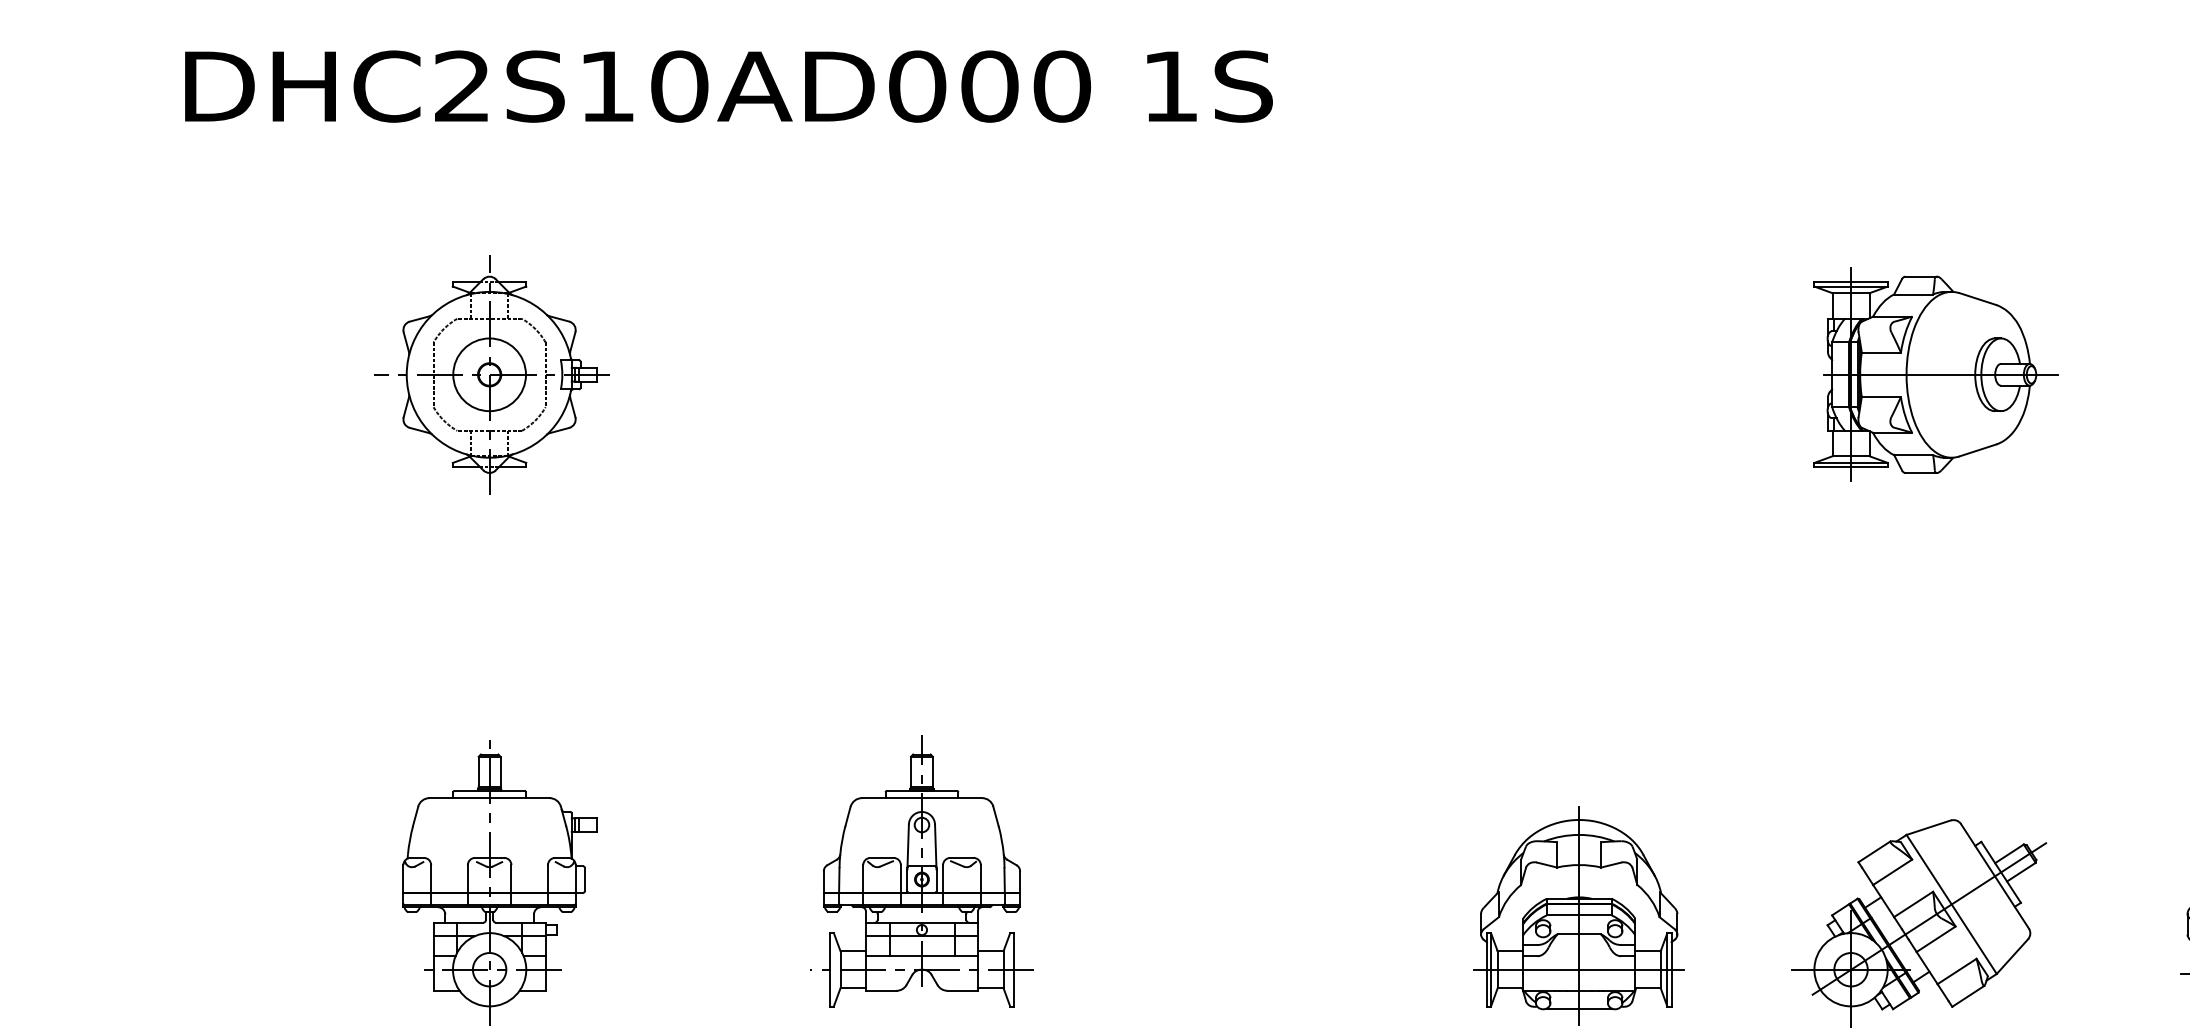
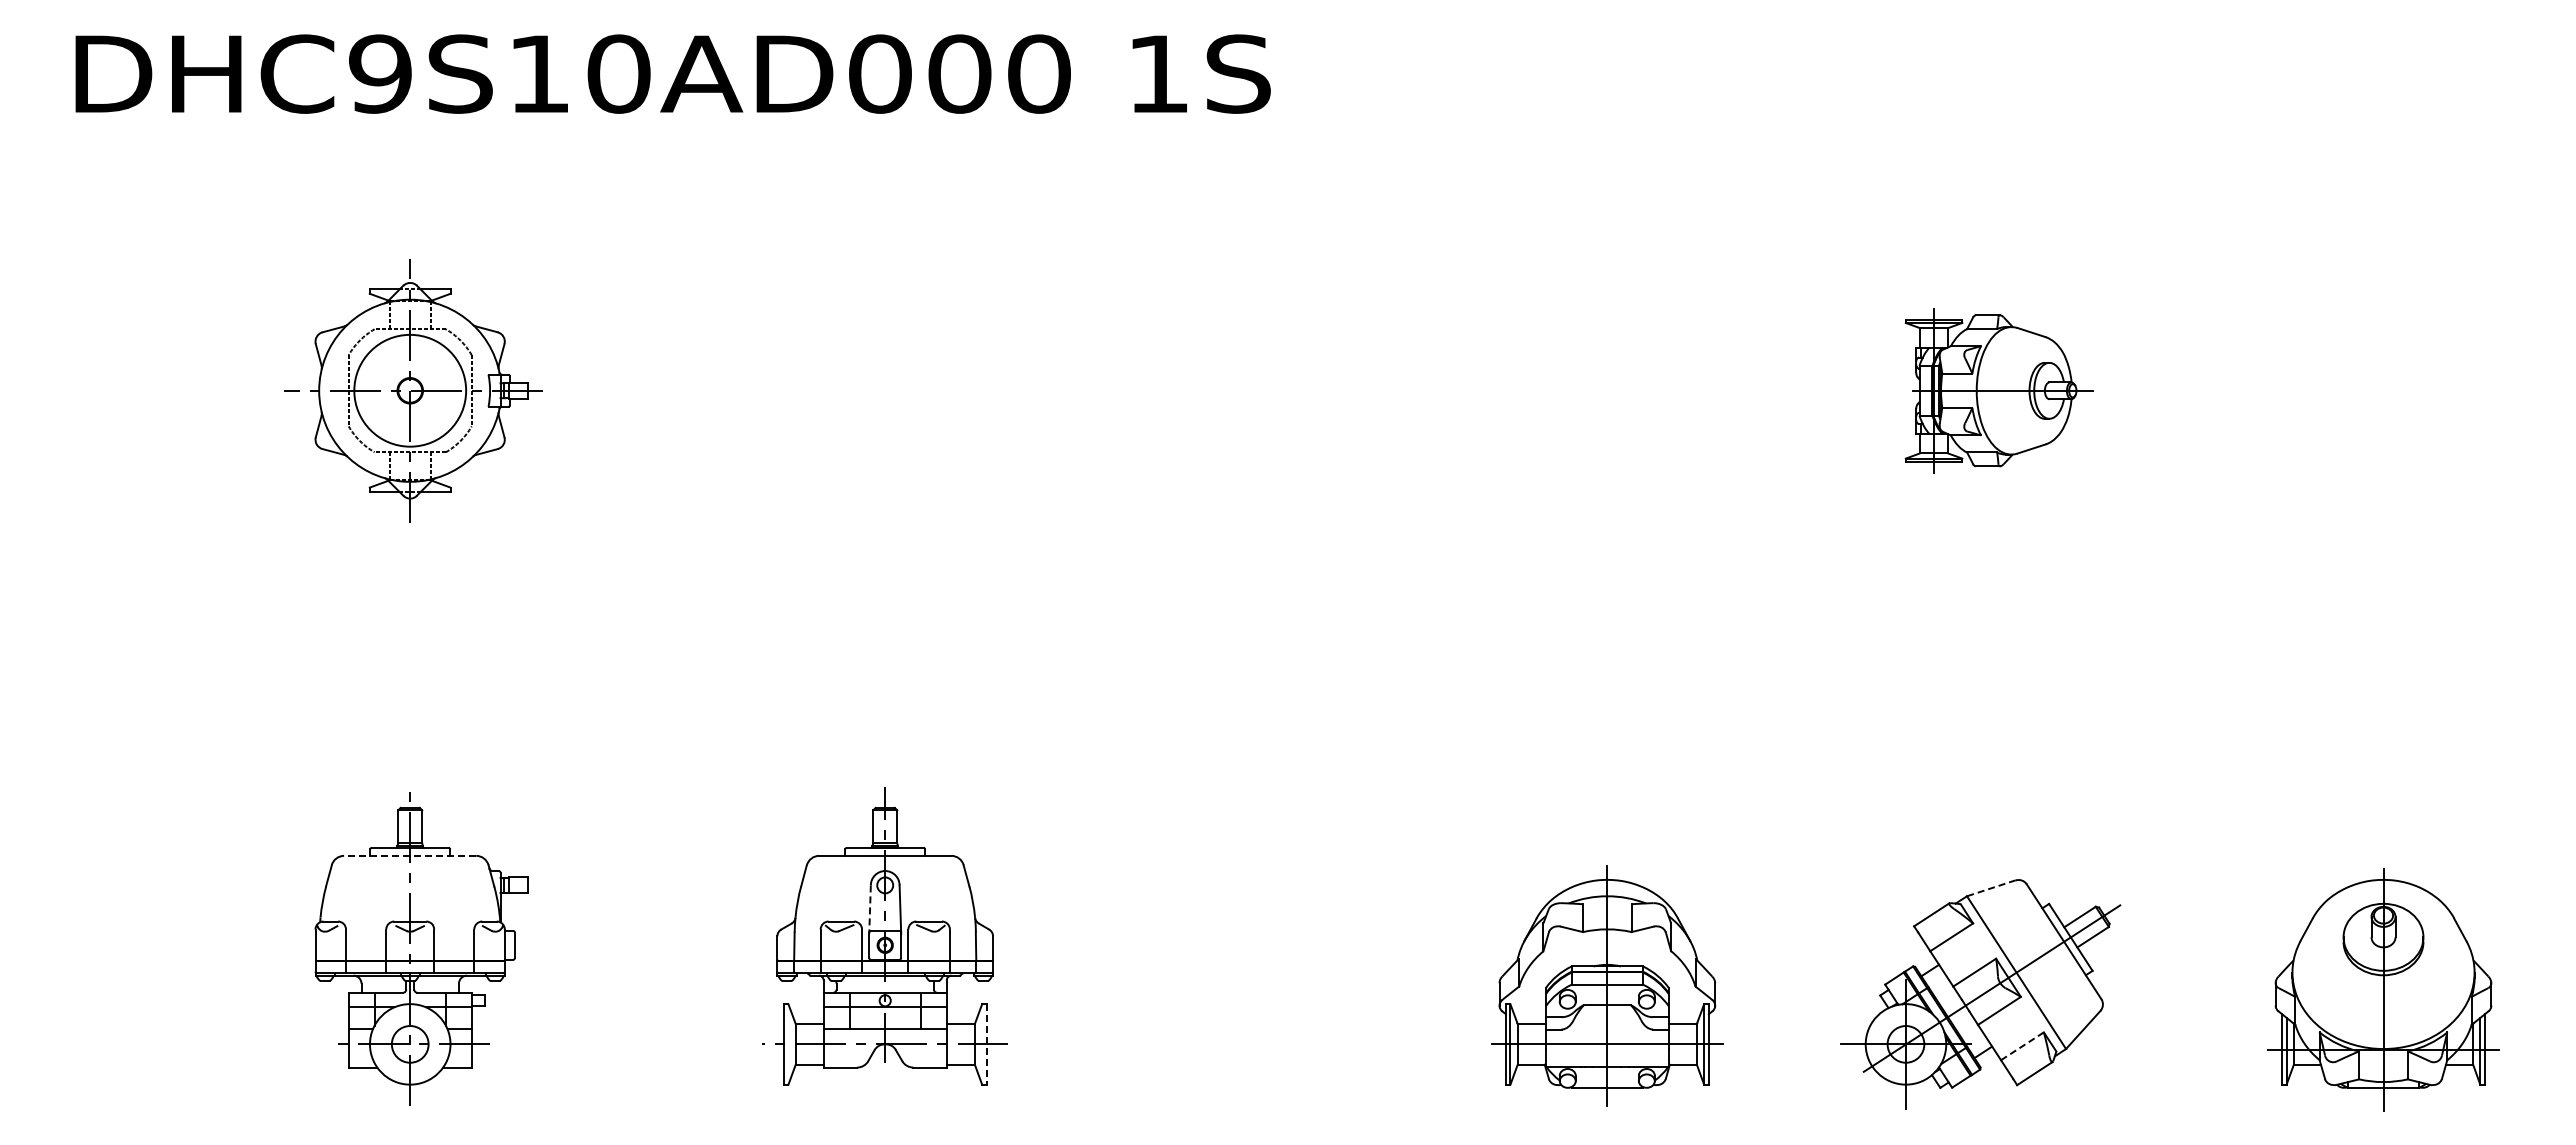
text: (462, 86) -> (380, 73), DHC2S10AD000 -> DHC9S10AD000
circle: (489, 374) -> (410, 390), size x1.4
part: (1936, 374) -> (1999, 390), size x0.7
line: (488, 797) -> (409, 855), solid -> dashed
line: (1928, 827) -> (1991, 888), solid -> dashed
line: (908, 847) -> (870, 910), solid -> dashed
line: (1014, 969) -> (986, 1044), solid -> dashed
line: (1957, 971) -> (2022, 1046), solid -> dashed

